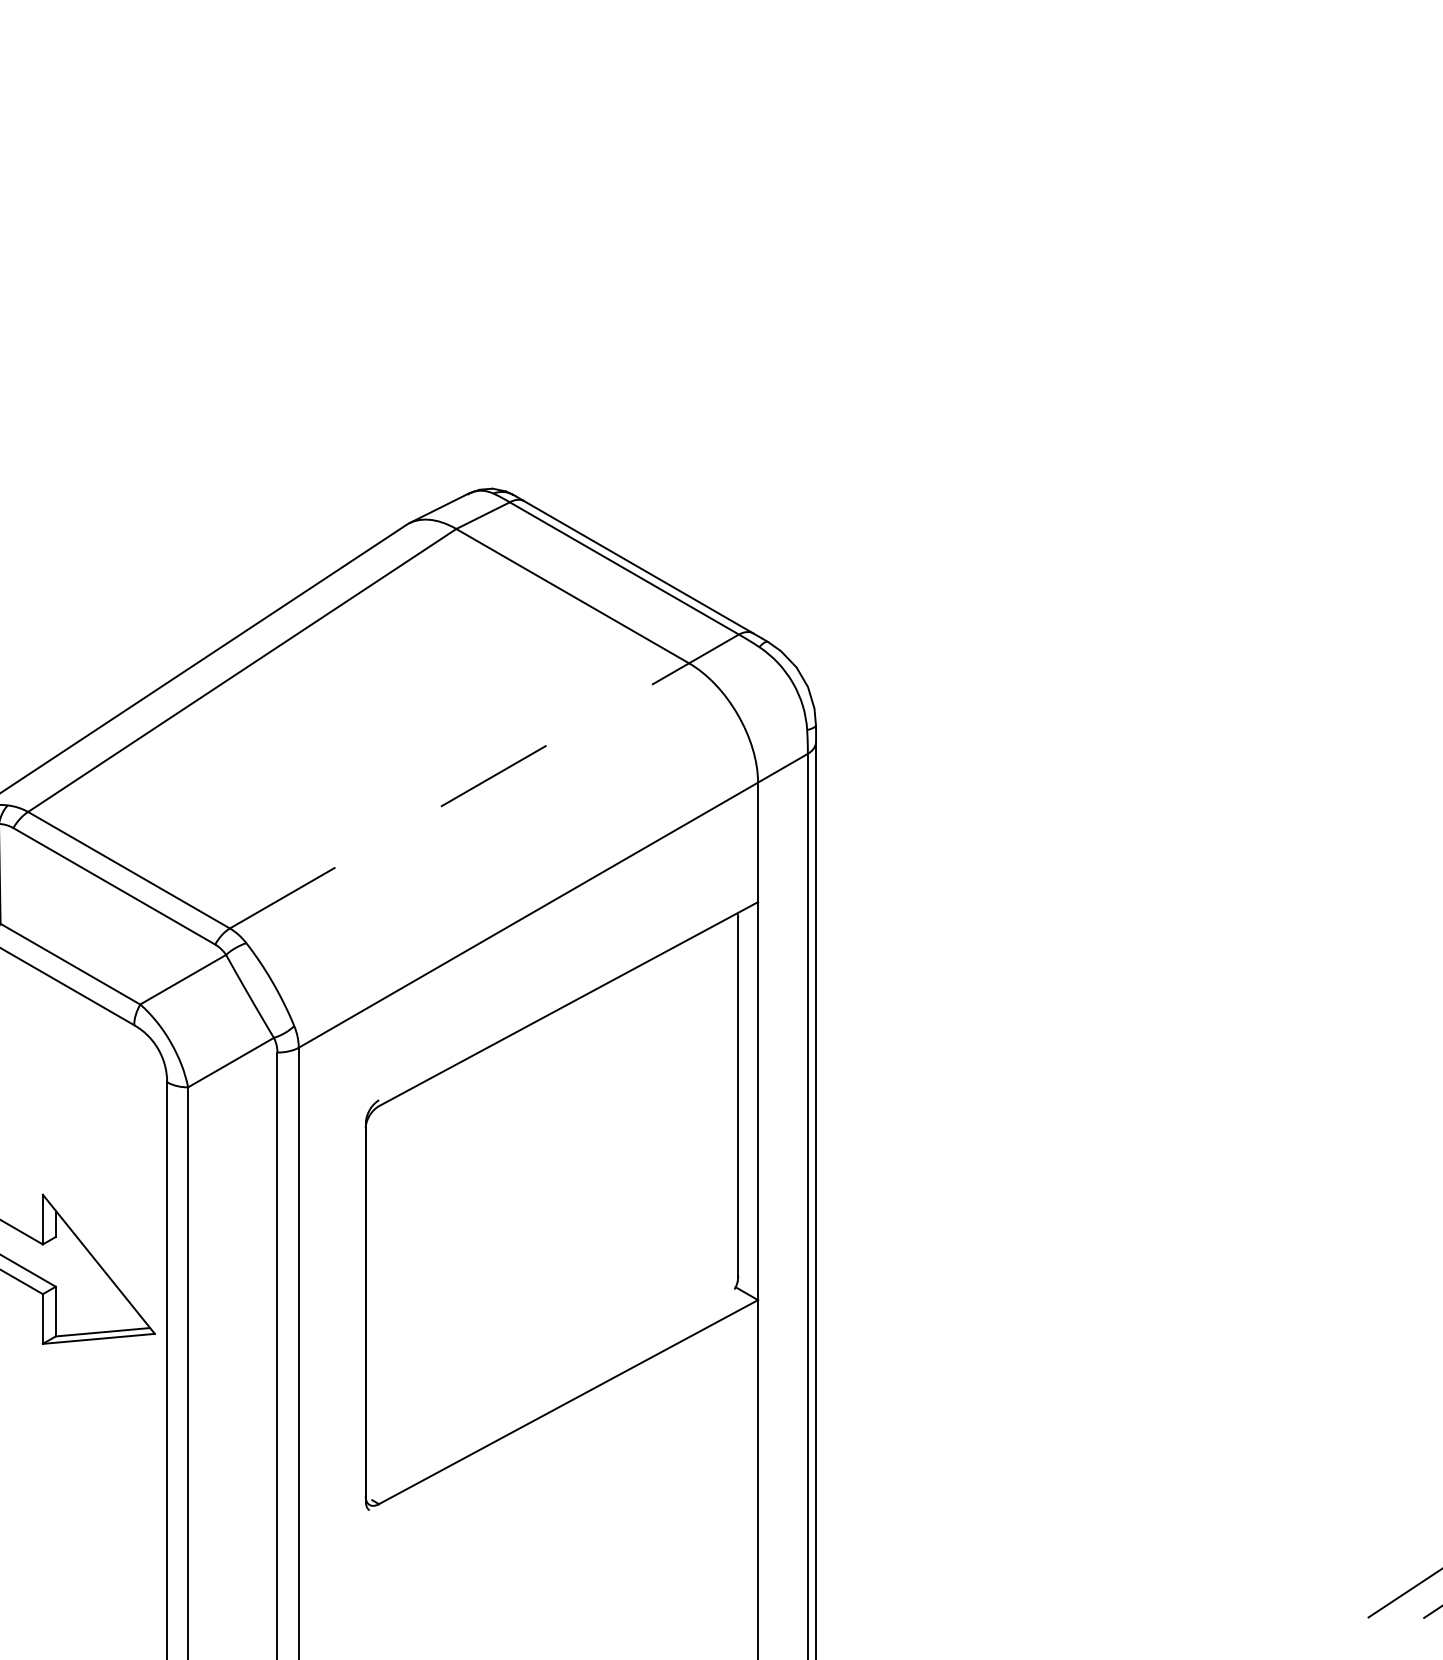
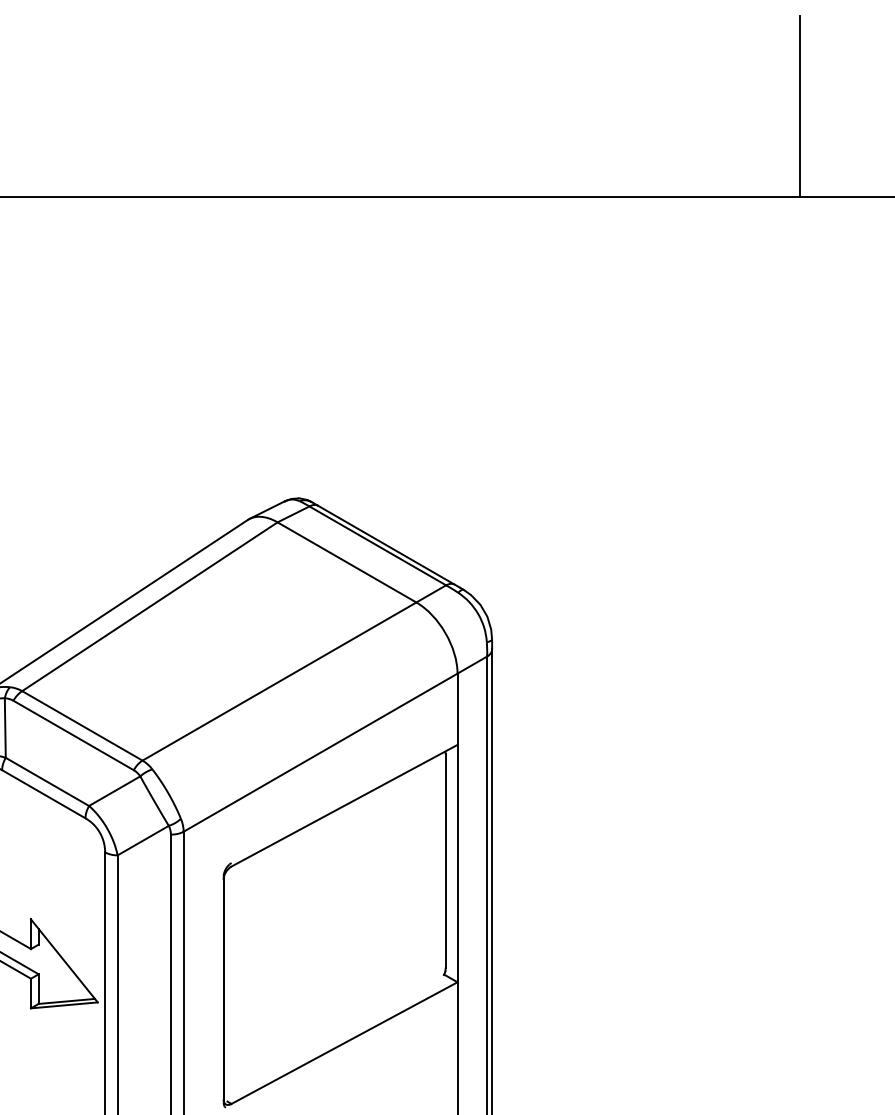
line: (484, 780) -> (294, 672), dashed -> solid

